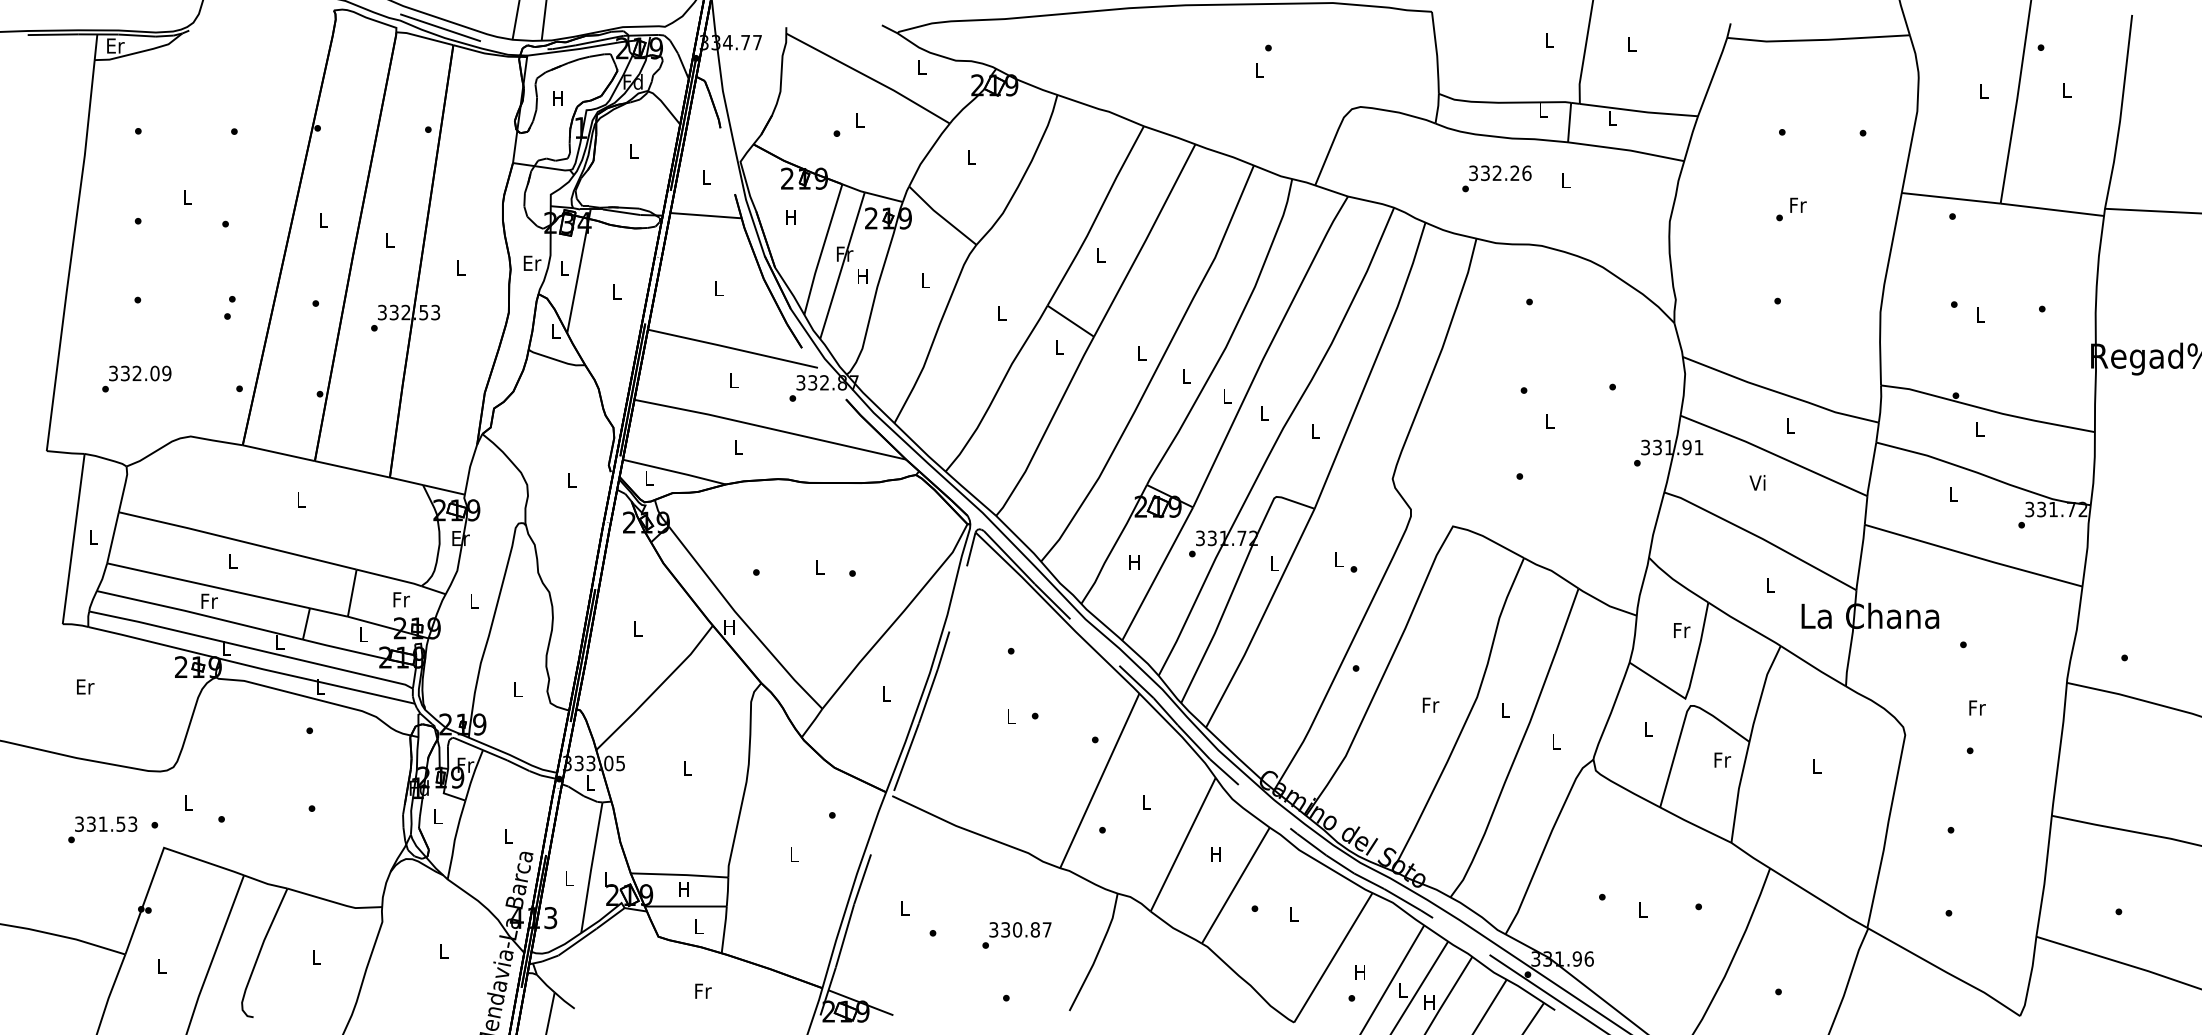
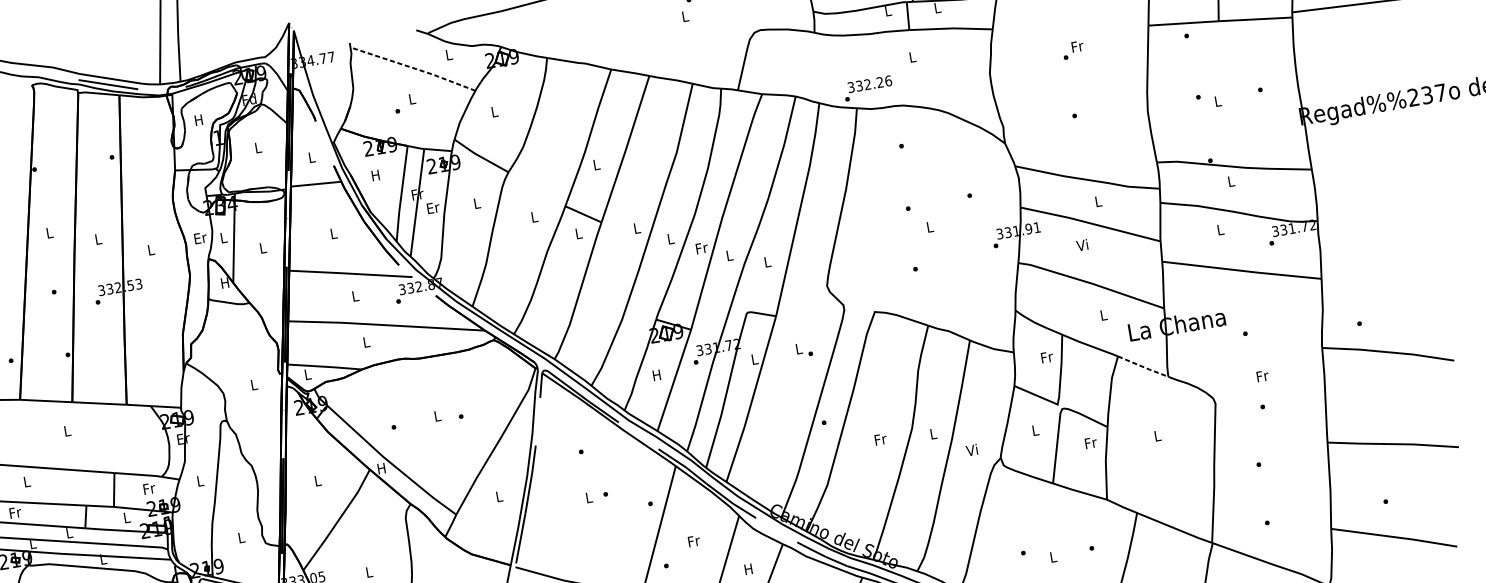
line: (869, 77) -> (413, 68), solid -> dashed
text: (1496, 178) -> (867, 88), moved
text: (863, 276) -> (433, 207), H -> Er
text: (555, 331) -> (224, 283), L -> H
text: (1227, 396) -> (701, 248), L -> Fr
line: (1814, 667) -> (1144, 367), solid -> dashed
text: (1555, 741) -> (972, 449), L -> Vi
text: (1147, 801) -> (694, 540), L -> Fr

